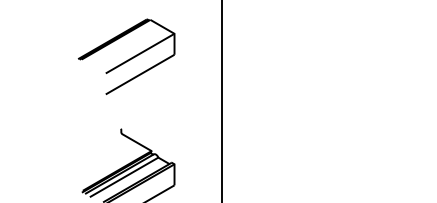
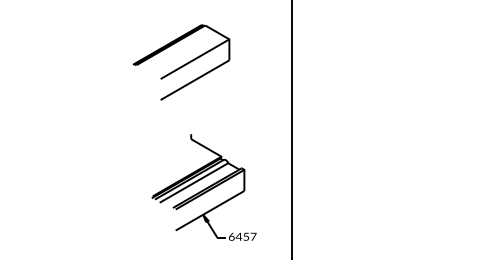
part: (126, 56) -> (181, 62), moved

